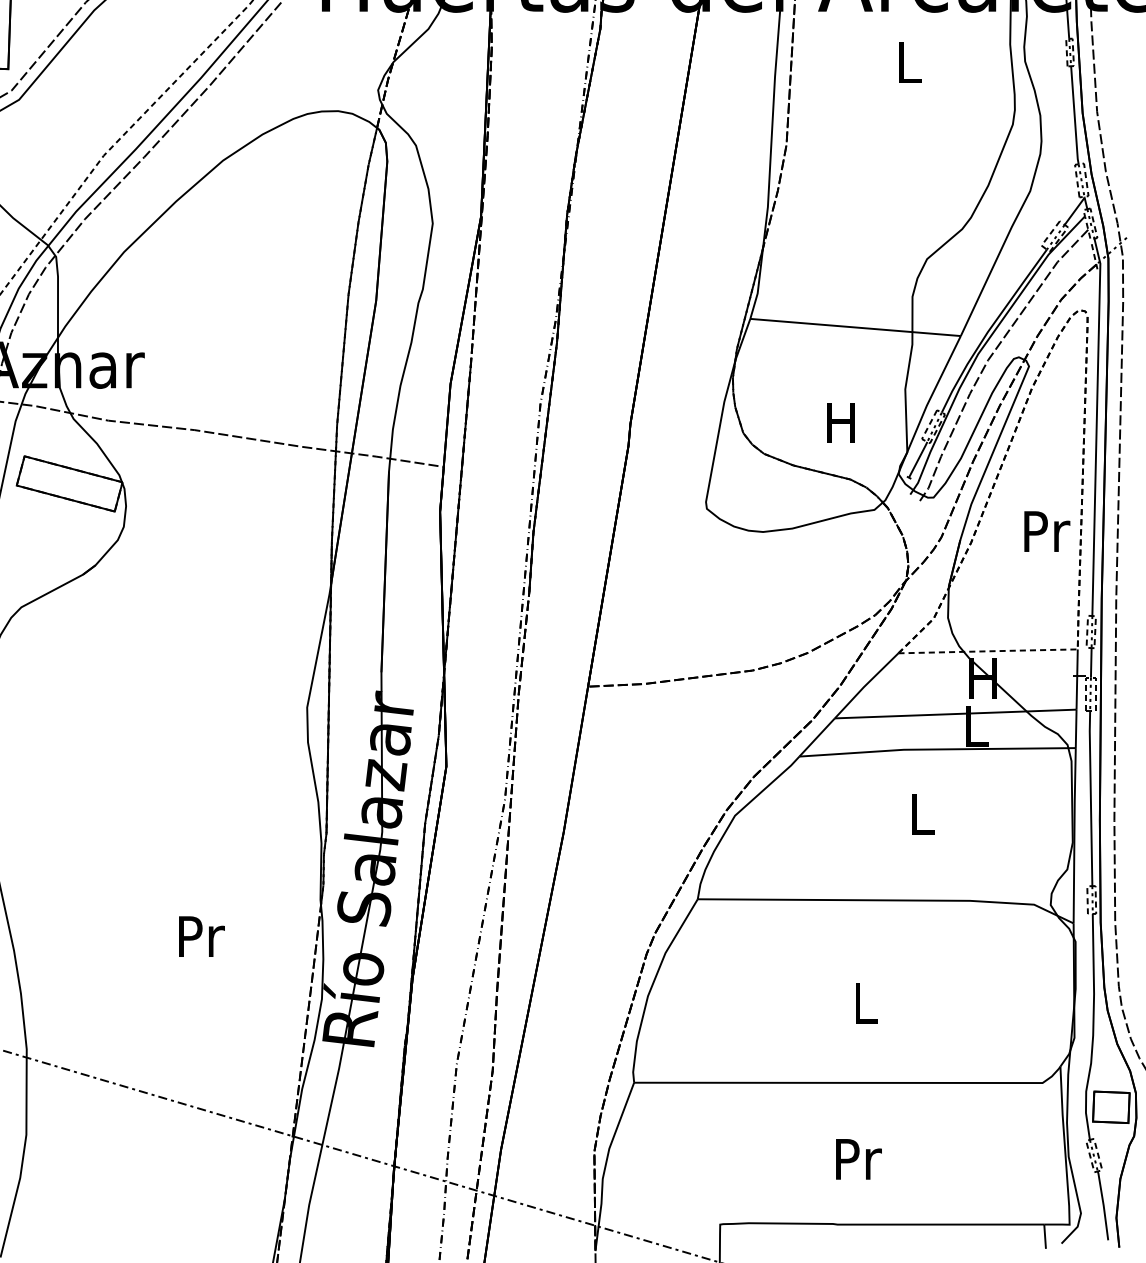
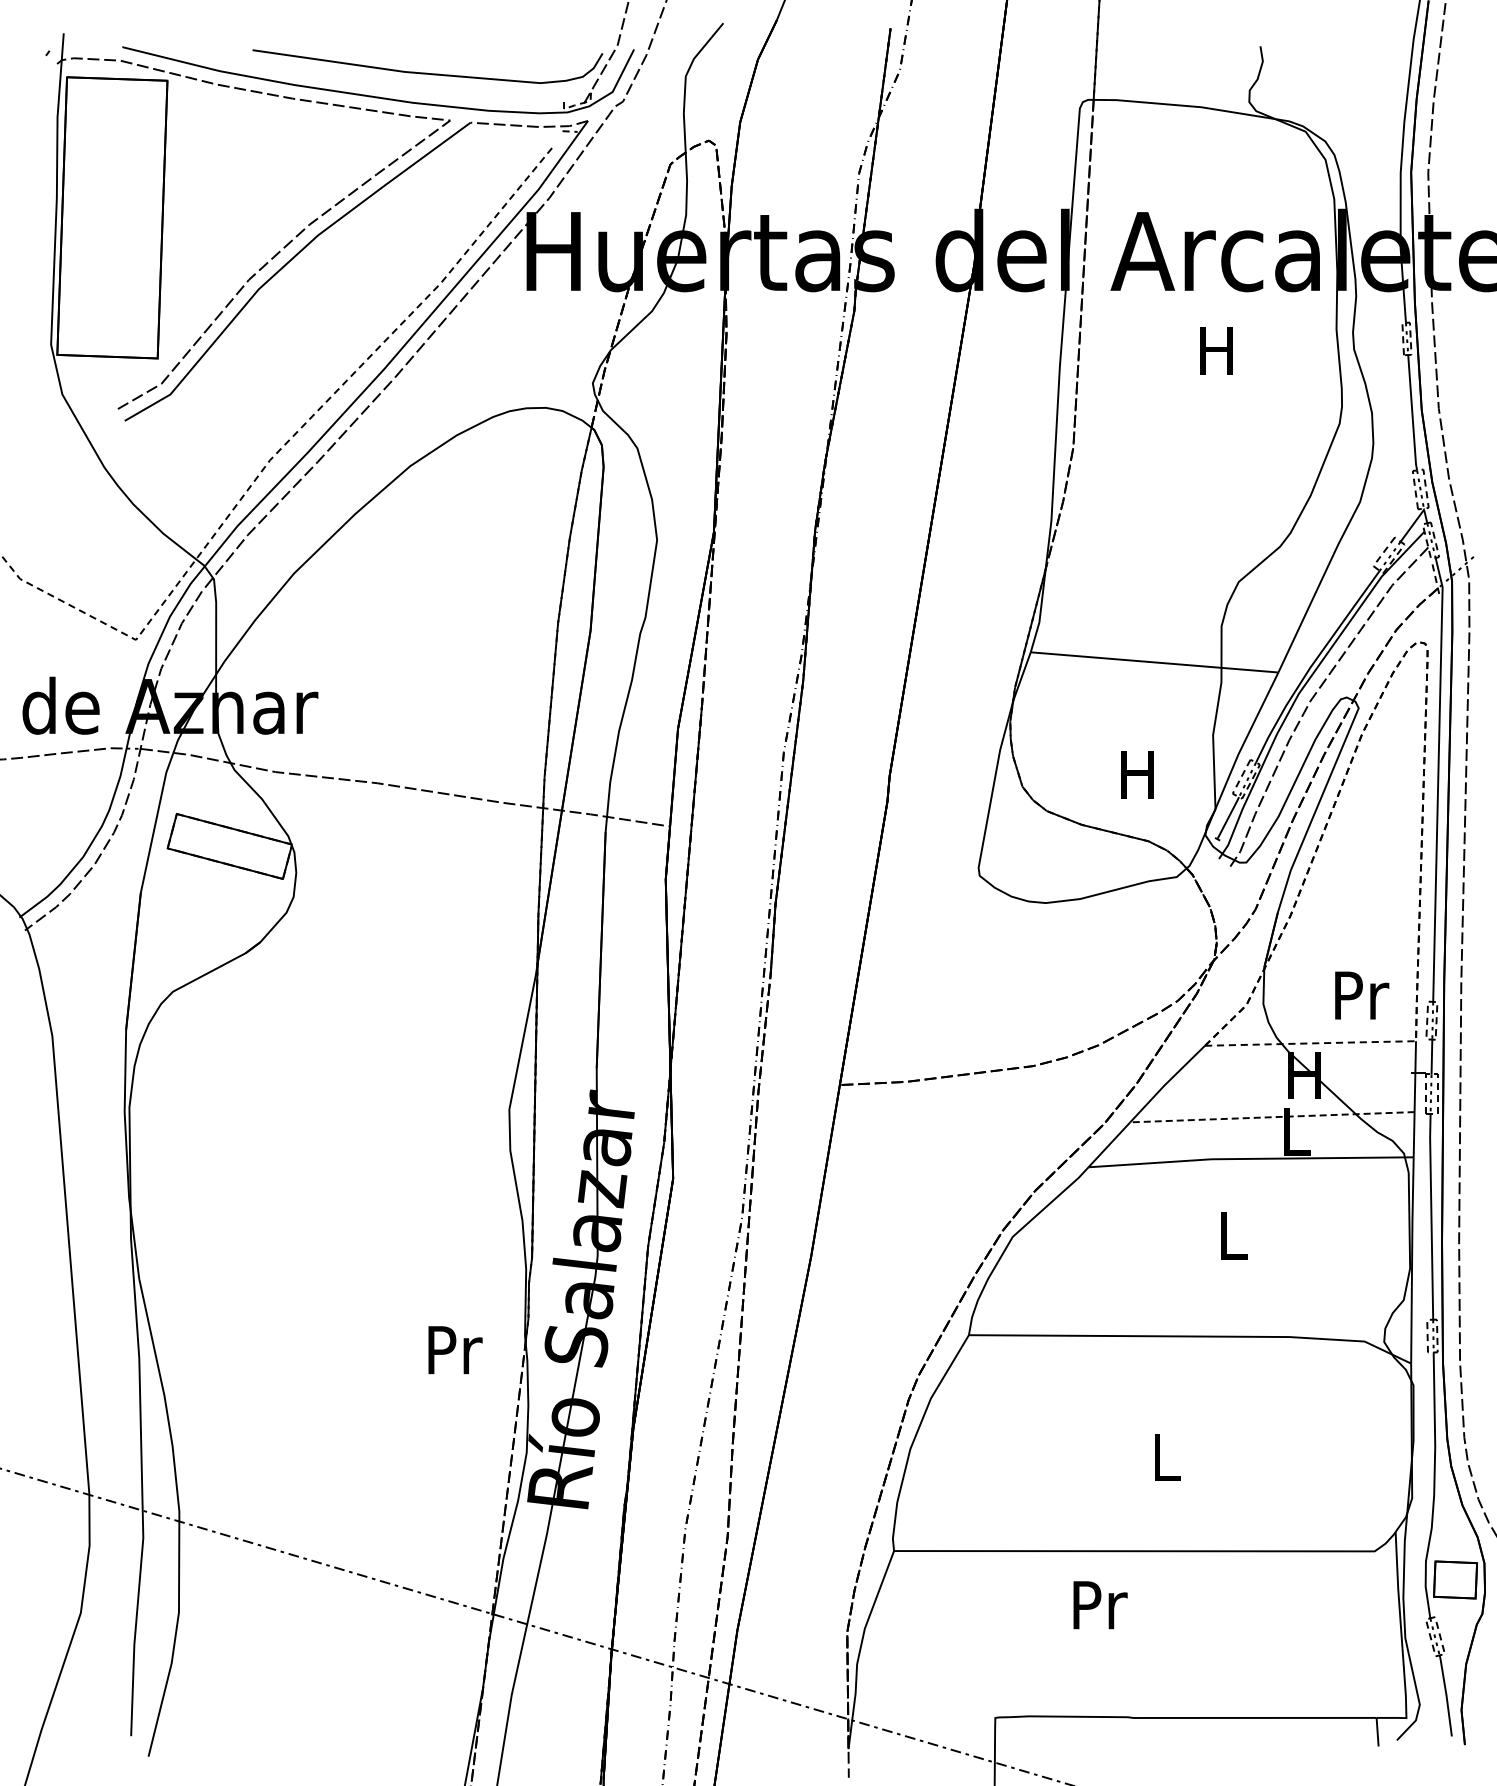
text: (908, 62) -> (1216, 350), L -> H
text: (1047, 531) -> (1362, 995), moved
line: (954, 714) -> (1271, 1117), solid -> dashed
text: (201, 936) -> (455, 1350), moved
text: (858, 1159) -> (1100, 1605), moved

